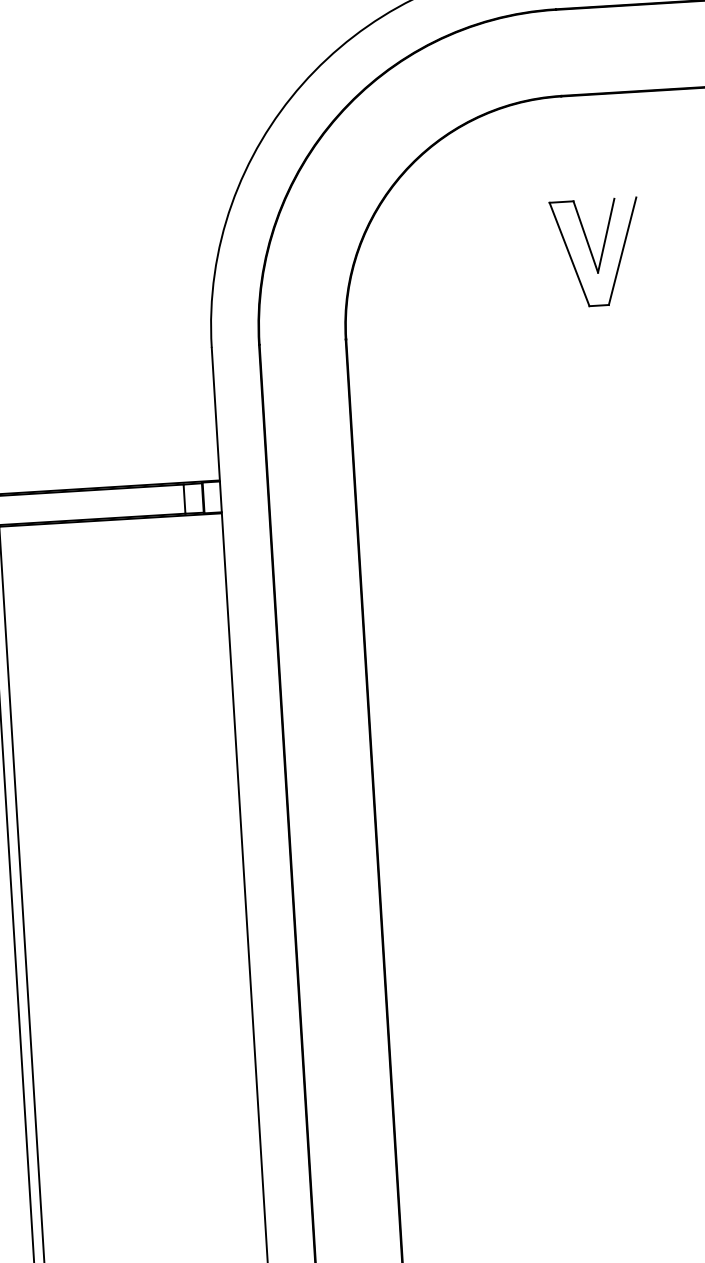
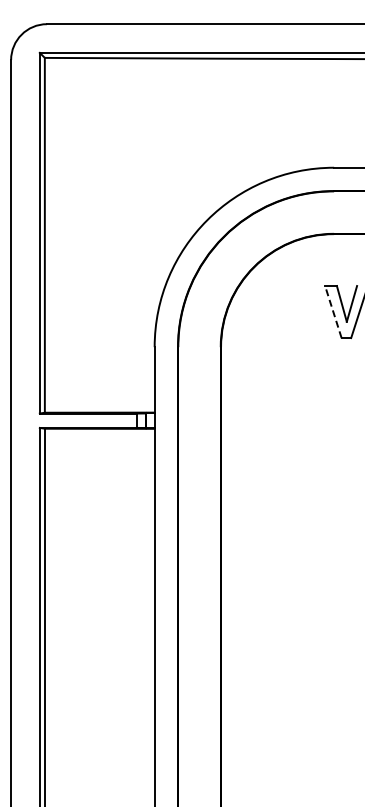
line: (569, 253) -> (333, 311), solid -> dashed

